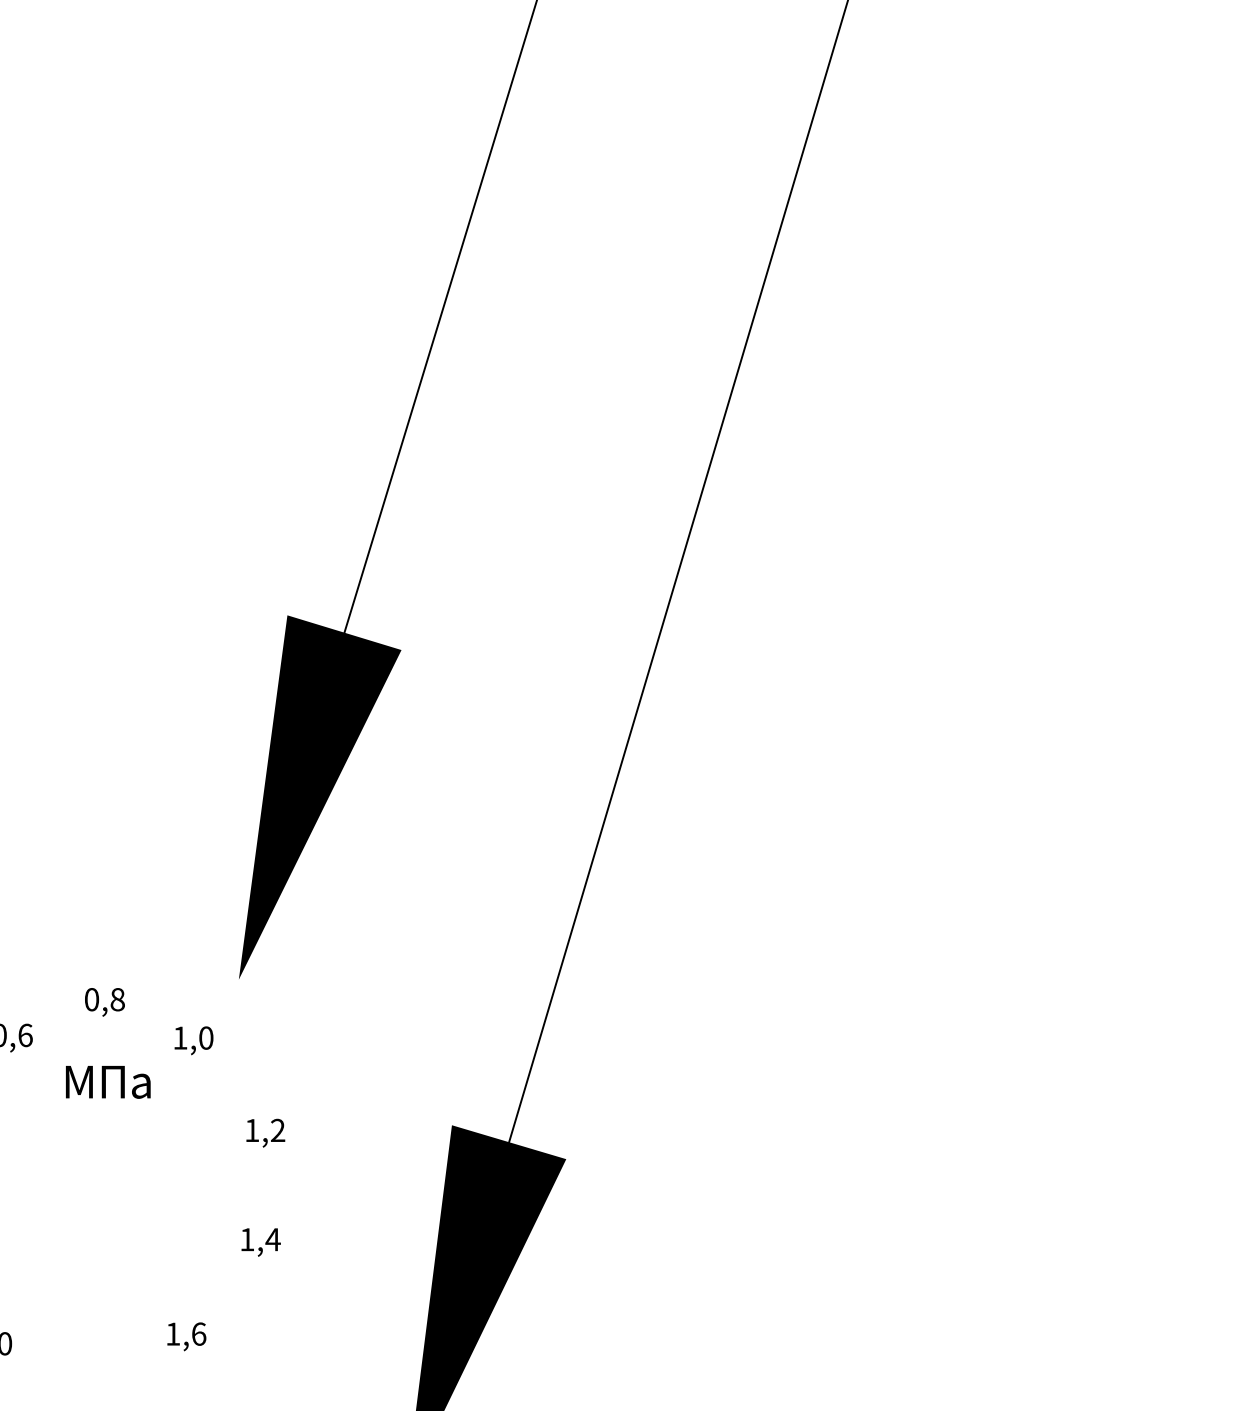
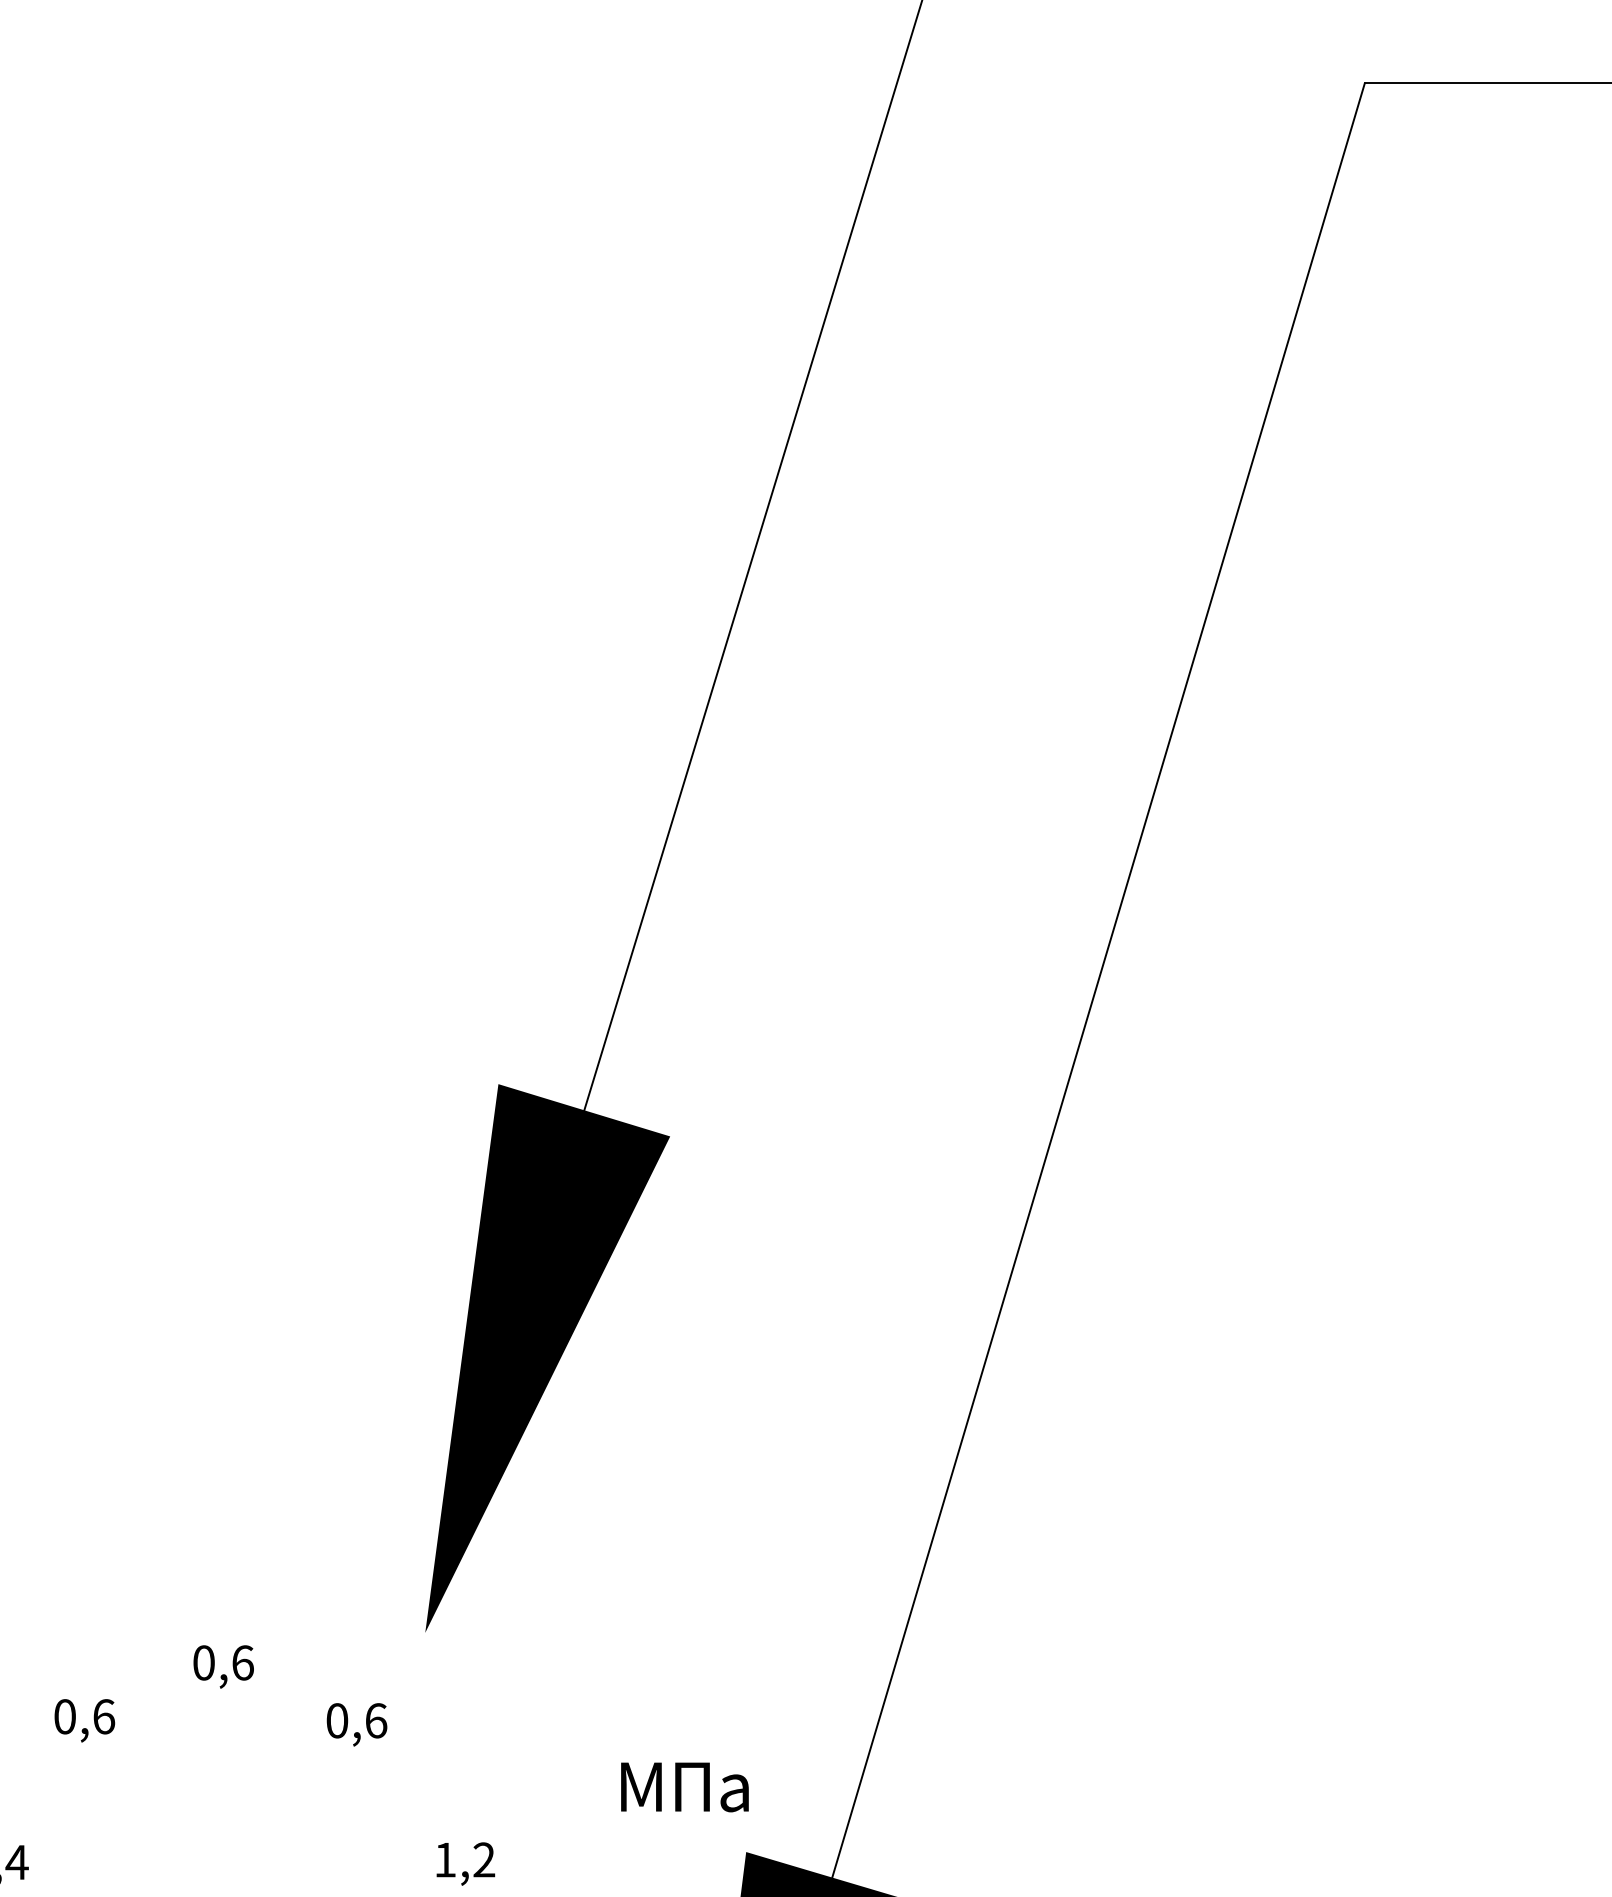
text: (117, 999) -> (242, 1662), 0,8 -> 0,6
text: (193, 1037) -> (356, 1719), 1,0 -> 0,6
text: (108, 1082) -> (685, 1787), moved

